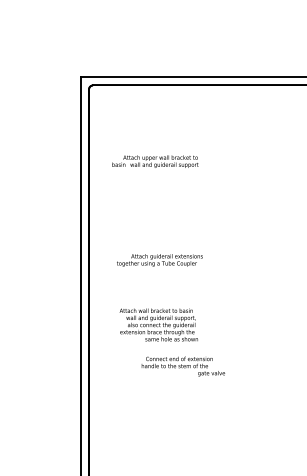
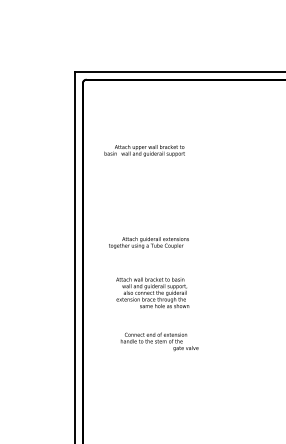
text: (158, 324) -> (152, 292), moved
text: (183, 366) -> (159, 341), moved

